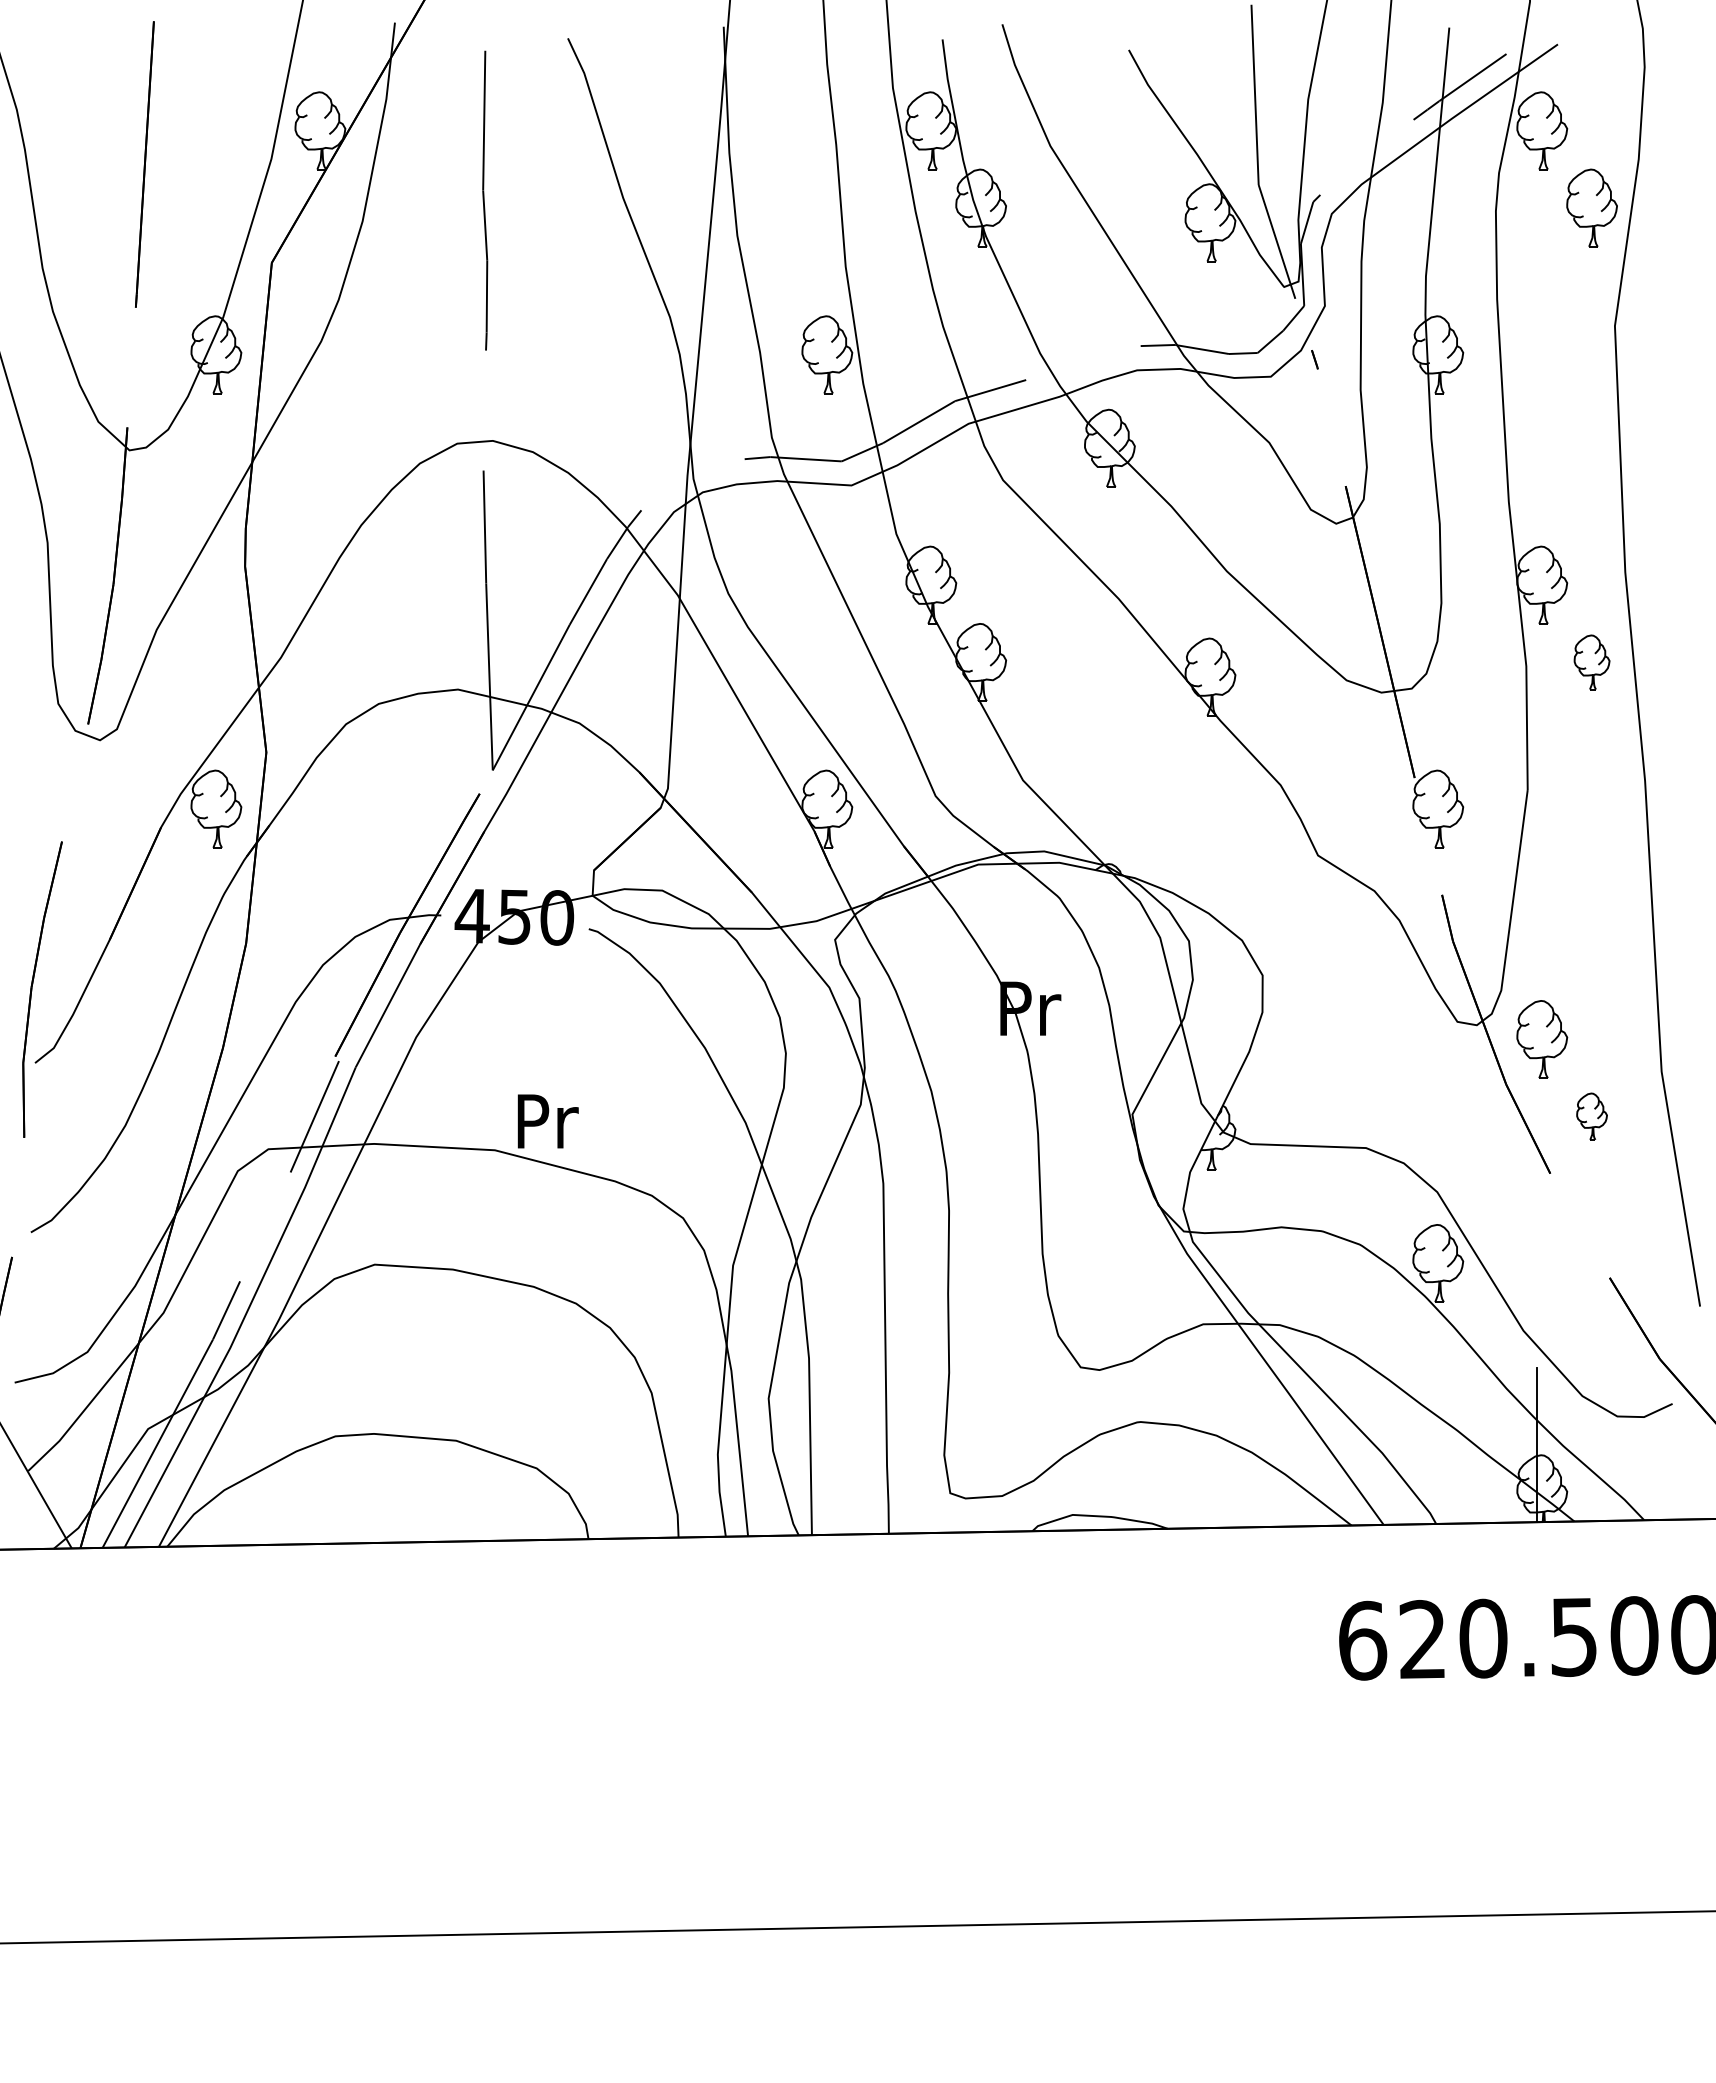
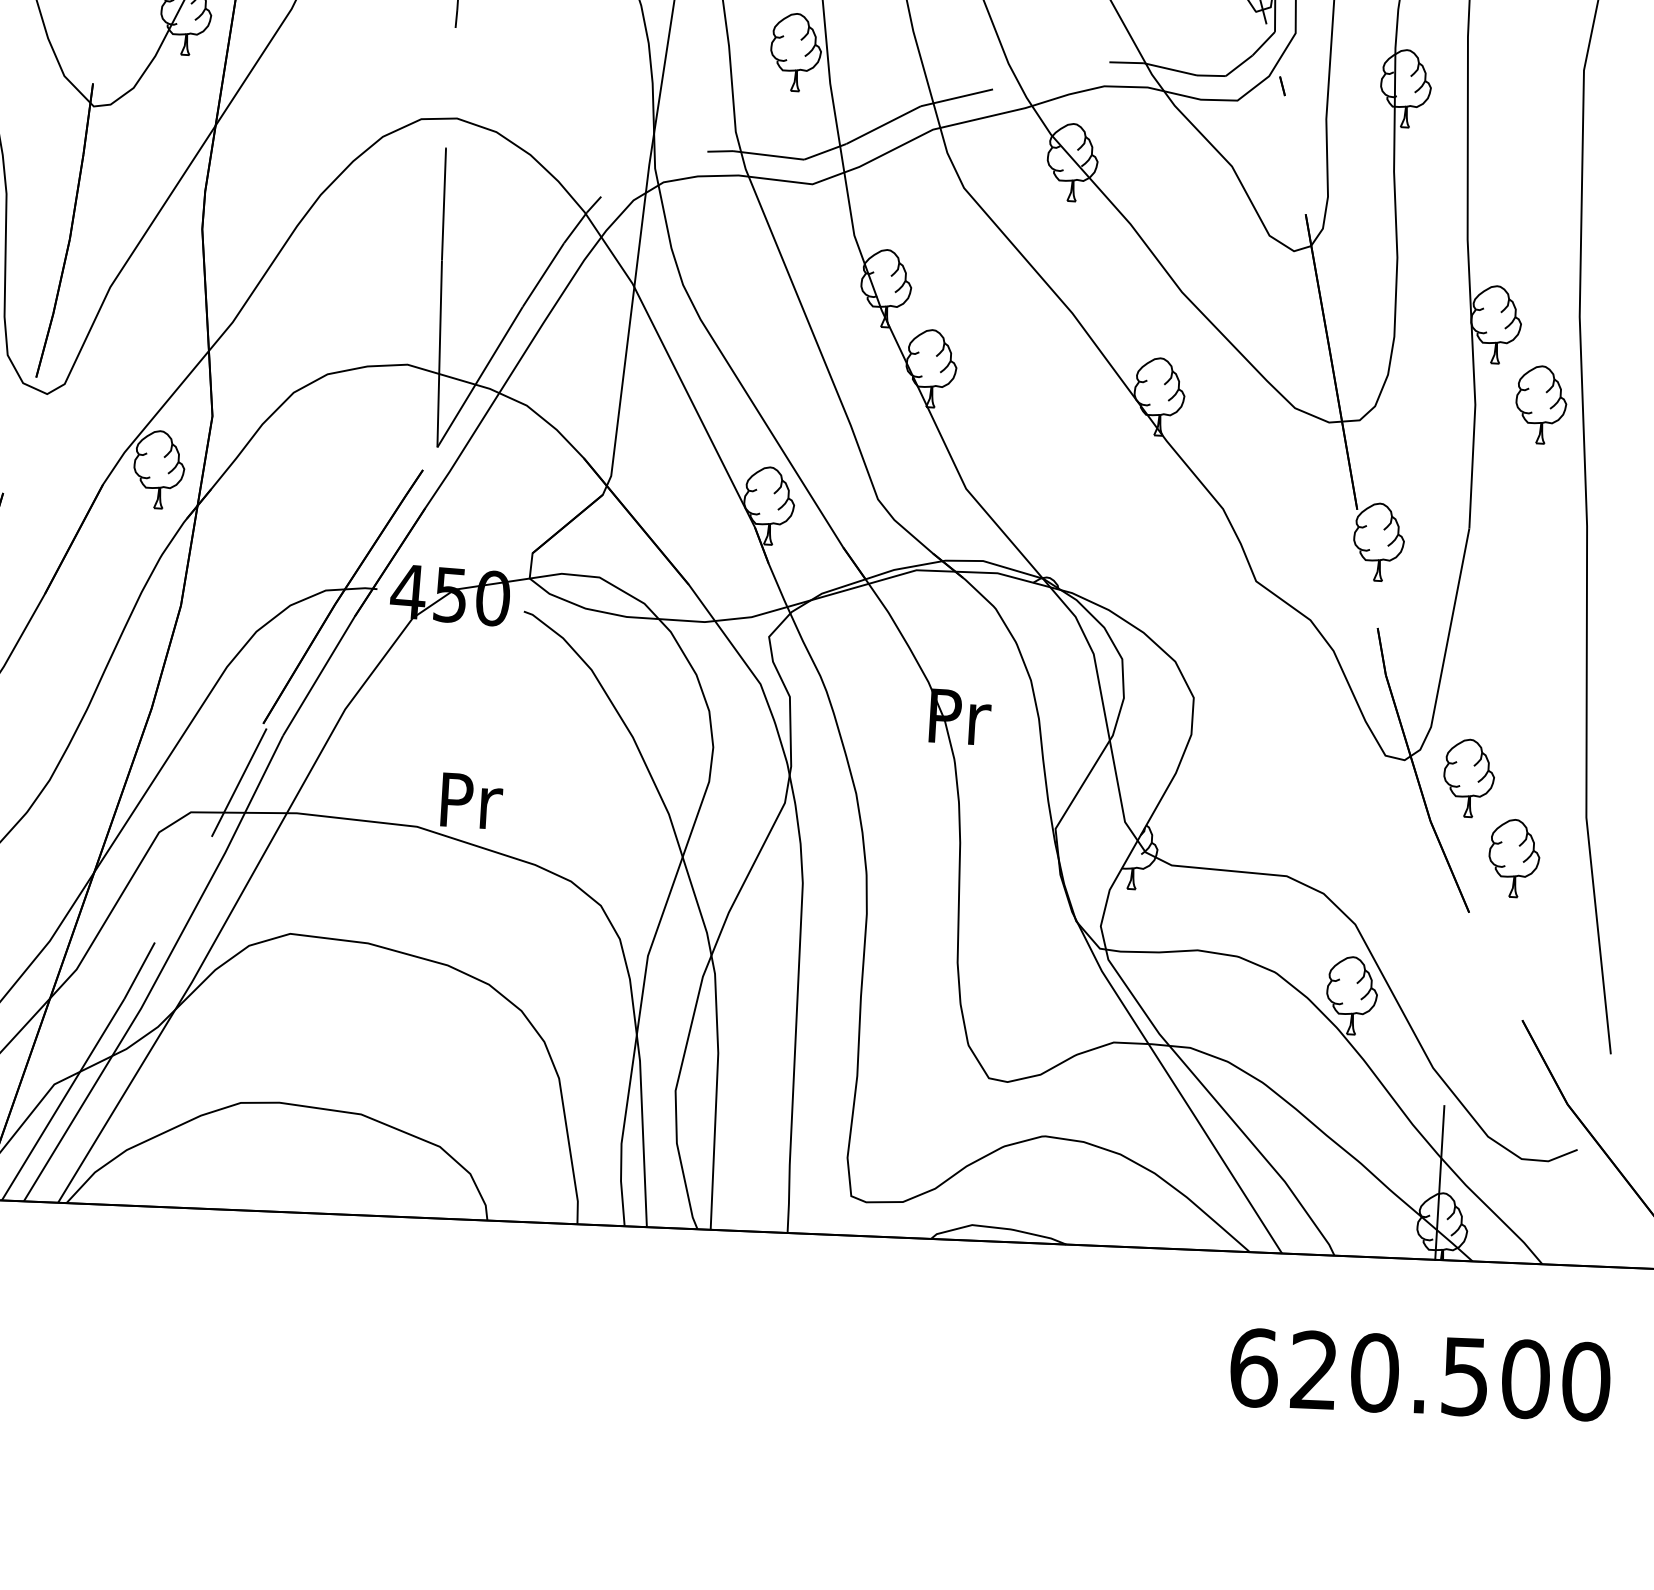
part: (1591, 662) -> (1540, 404), size x1.43
part: (1591, 1116) -> (1513, 858), size x1.67

